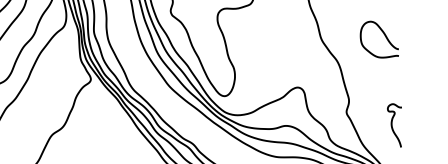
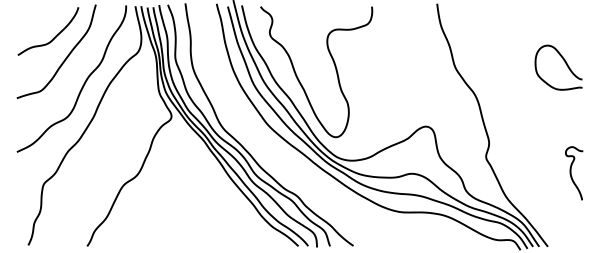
curve: (384, 35) -> (564, 62), moved
curve: (392, 125) -> (571, 173), moved

